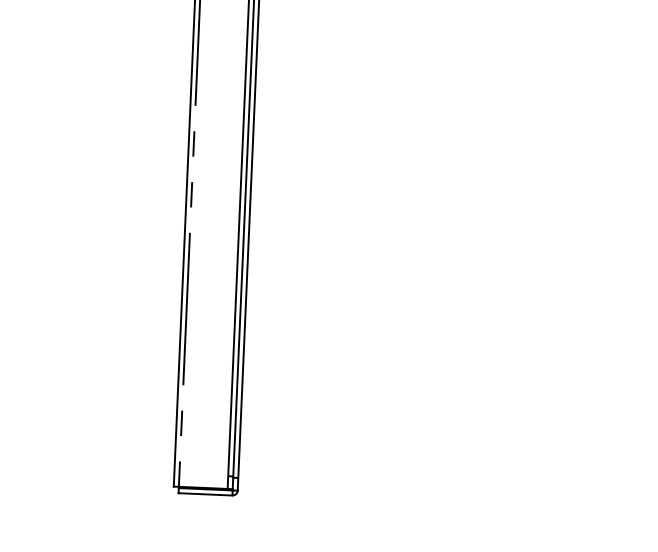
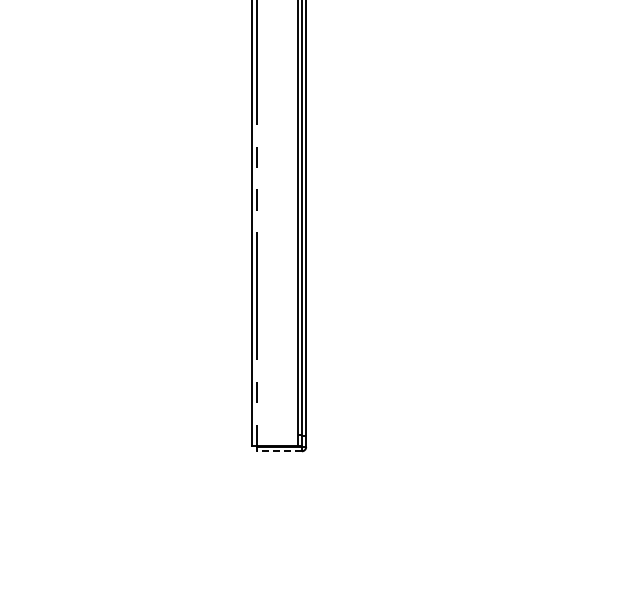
line: (205, 494) -> (279, 451), solid -> dashed

